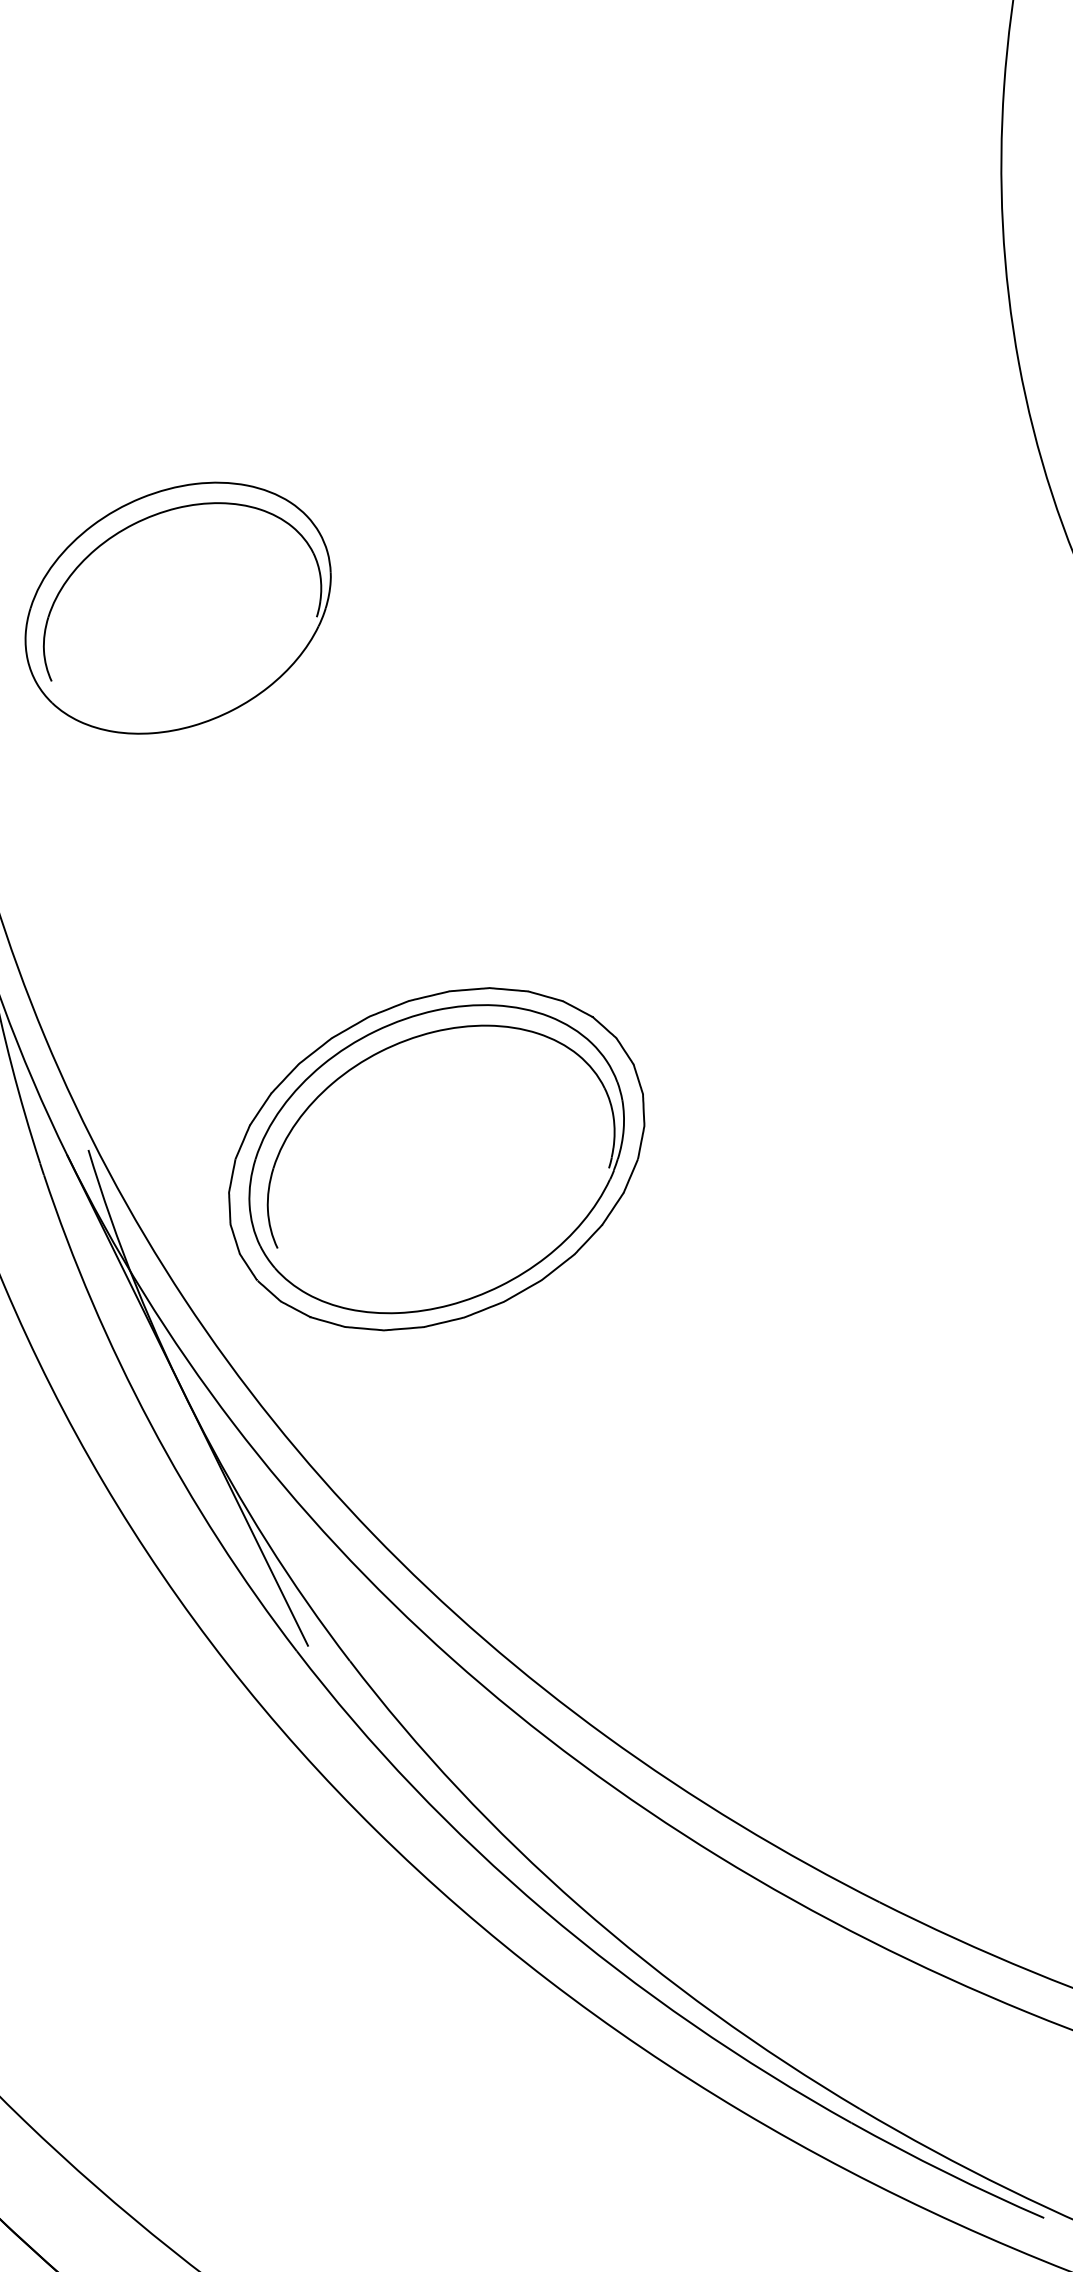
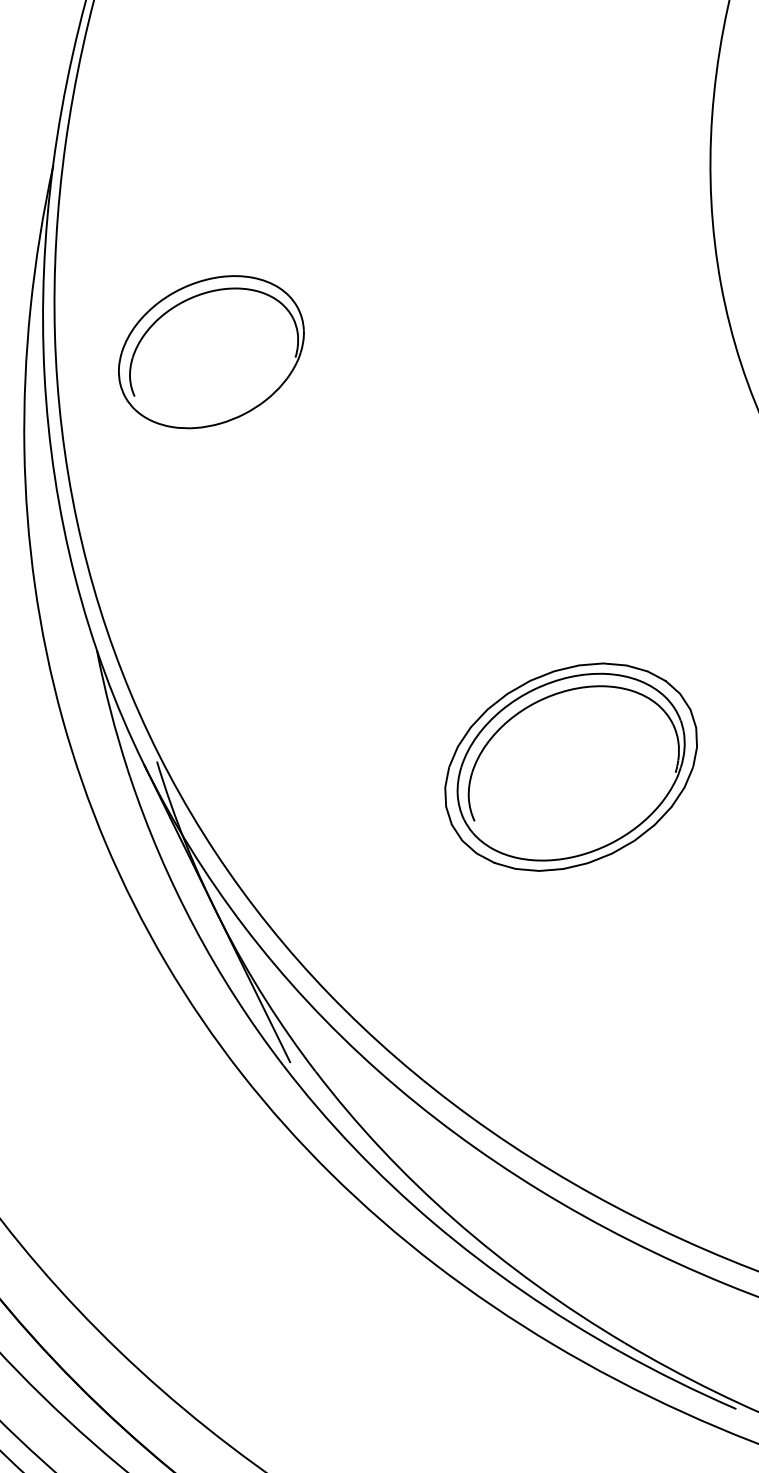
part: (178, 608) -> (211, 352), moved
part: (435, 1158) -> (570, 766), moved

